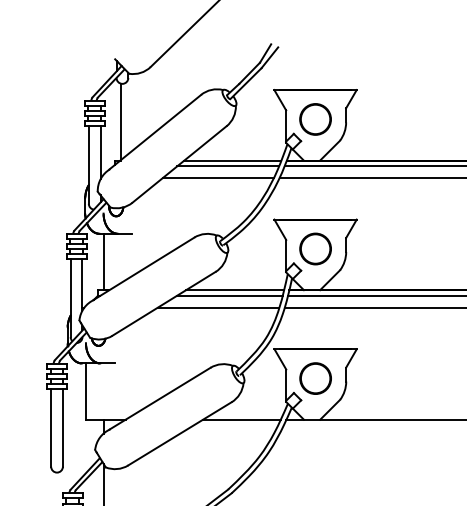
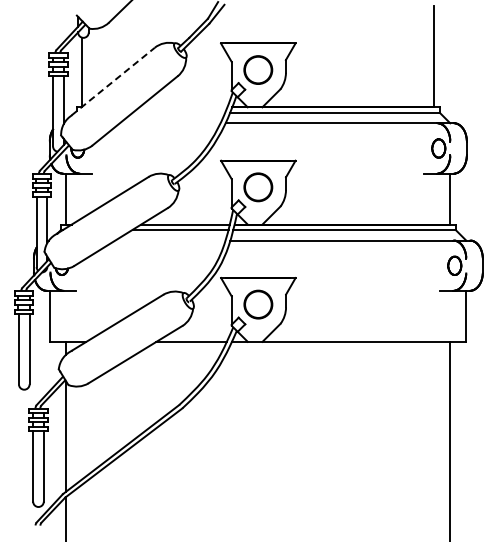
line: (155, 132) -> (113, 81), solid -> dashed
line: (232, 160) -> (183, 107), removed
line: (227, 166) -> (178, 112), removed
line: (217, 178) -> (169, 123), removed
line: (218, 307) -> (170, 240), removed

